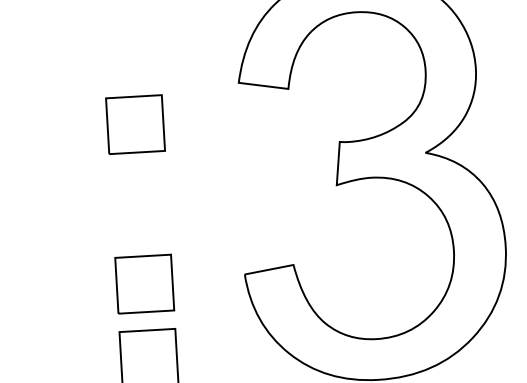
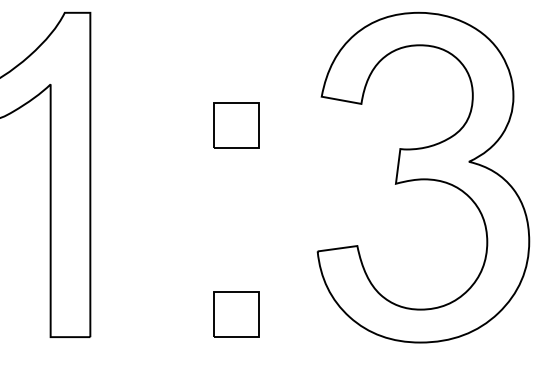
part: (144, 284) -> (236, 254), removed

